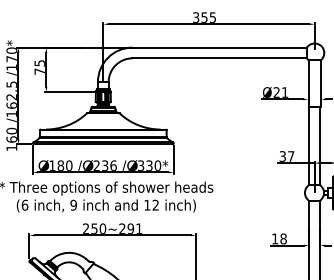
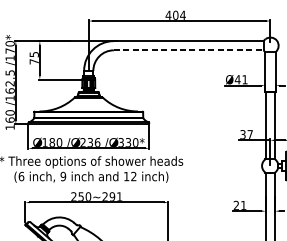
text: (204, 17) -> (175, 15), 355 -> 404
line: (220, 58) -> (189, 50), solid -> dashed
text: (276, 92) -> (237, 79), Ø21 -> Ø41
text: (279, 238) -> (240, 205), 18 -> 21

